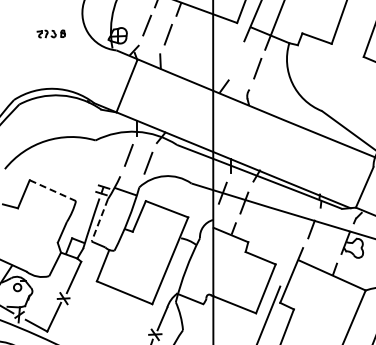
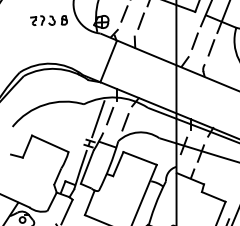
part: (51, 33) -> (49, 20), size x1.67
line: (236, 59) -> (194, 40), added
line: (113, 159) -> (98, 119), added
line: (53, 190) -> (50, 143), dashed -> solid
line: (99, 220) -> (86, 167), dashed -> solid

